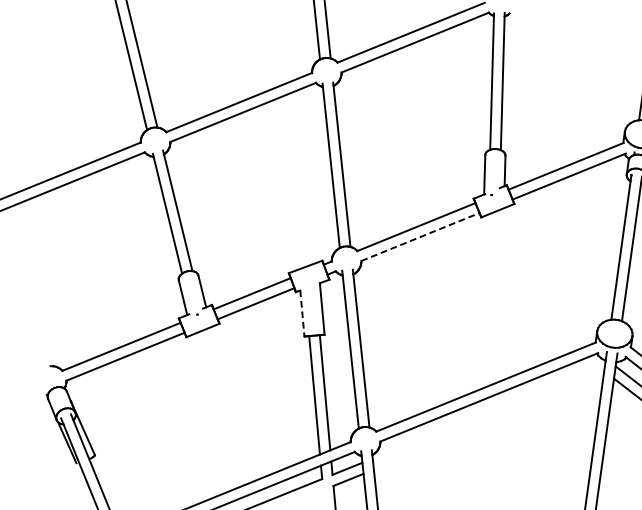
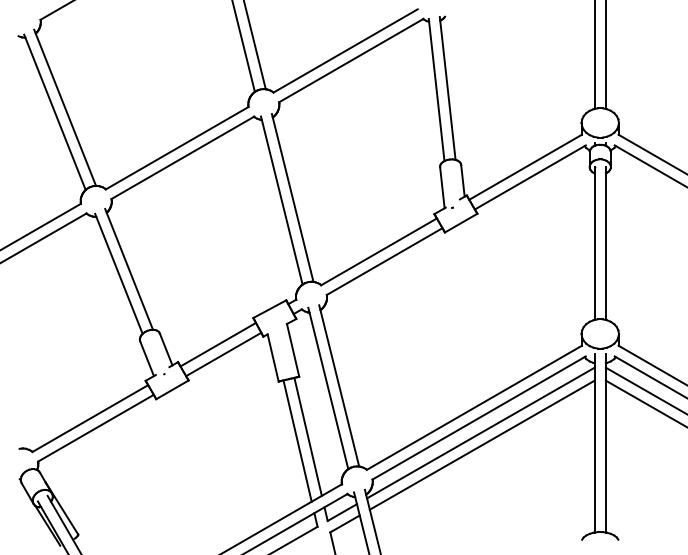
line: (420, 236) -> (384, 261), dashed -> solid
line: (302, 314) -> (273, 358), dashed -> solid
line: (488, 411) -> (480, 432), added
line: (488, 422) -> (481, 444), added

